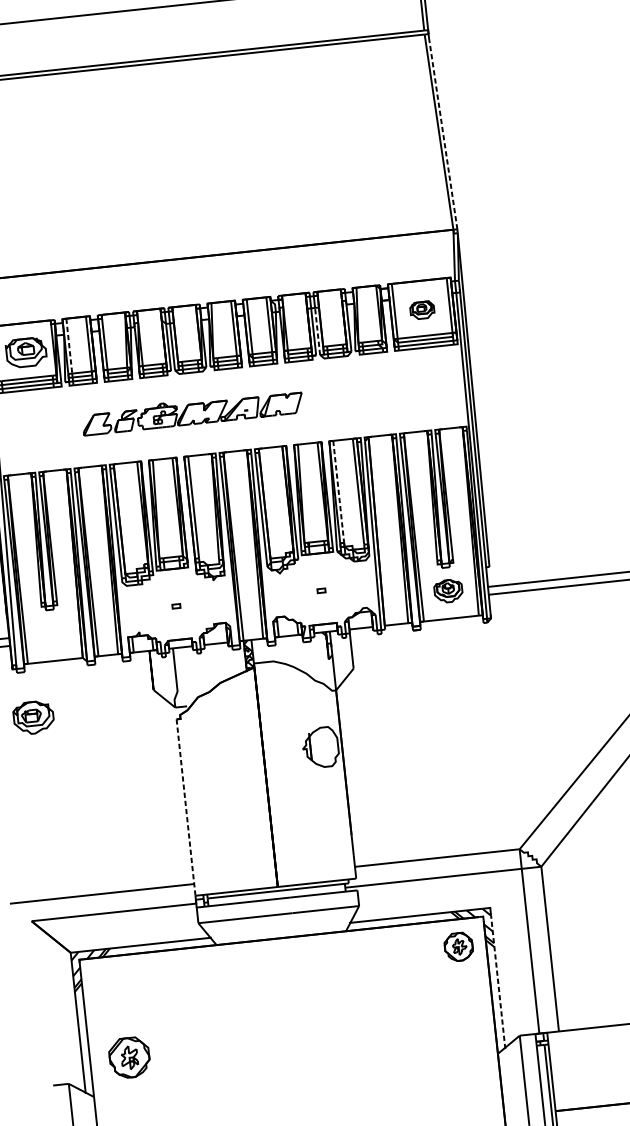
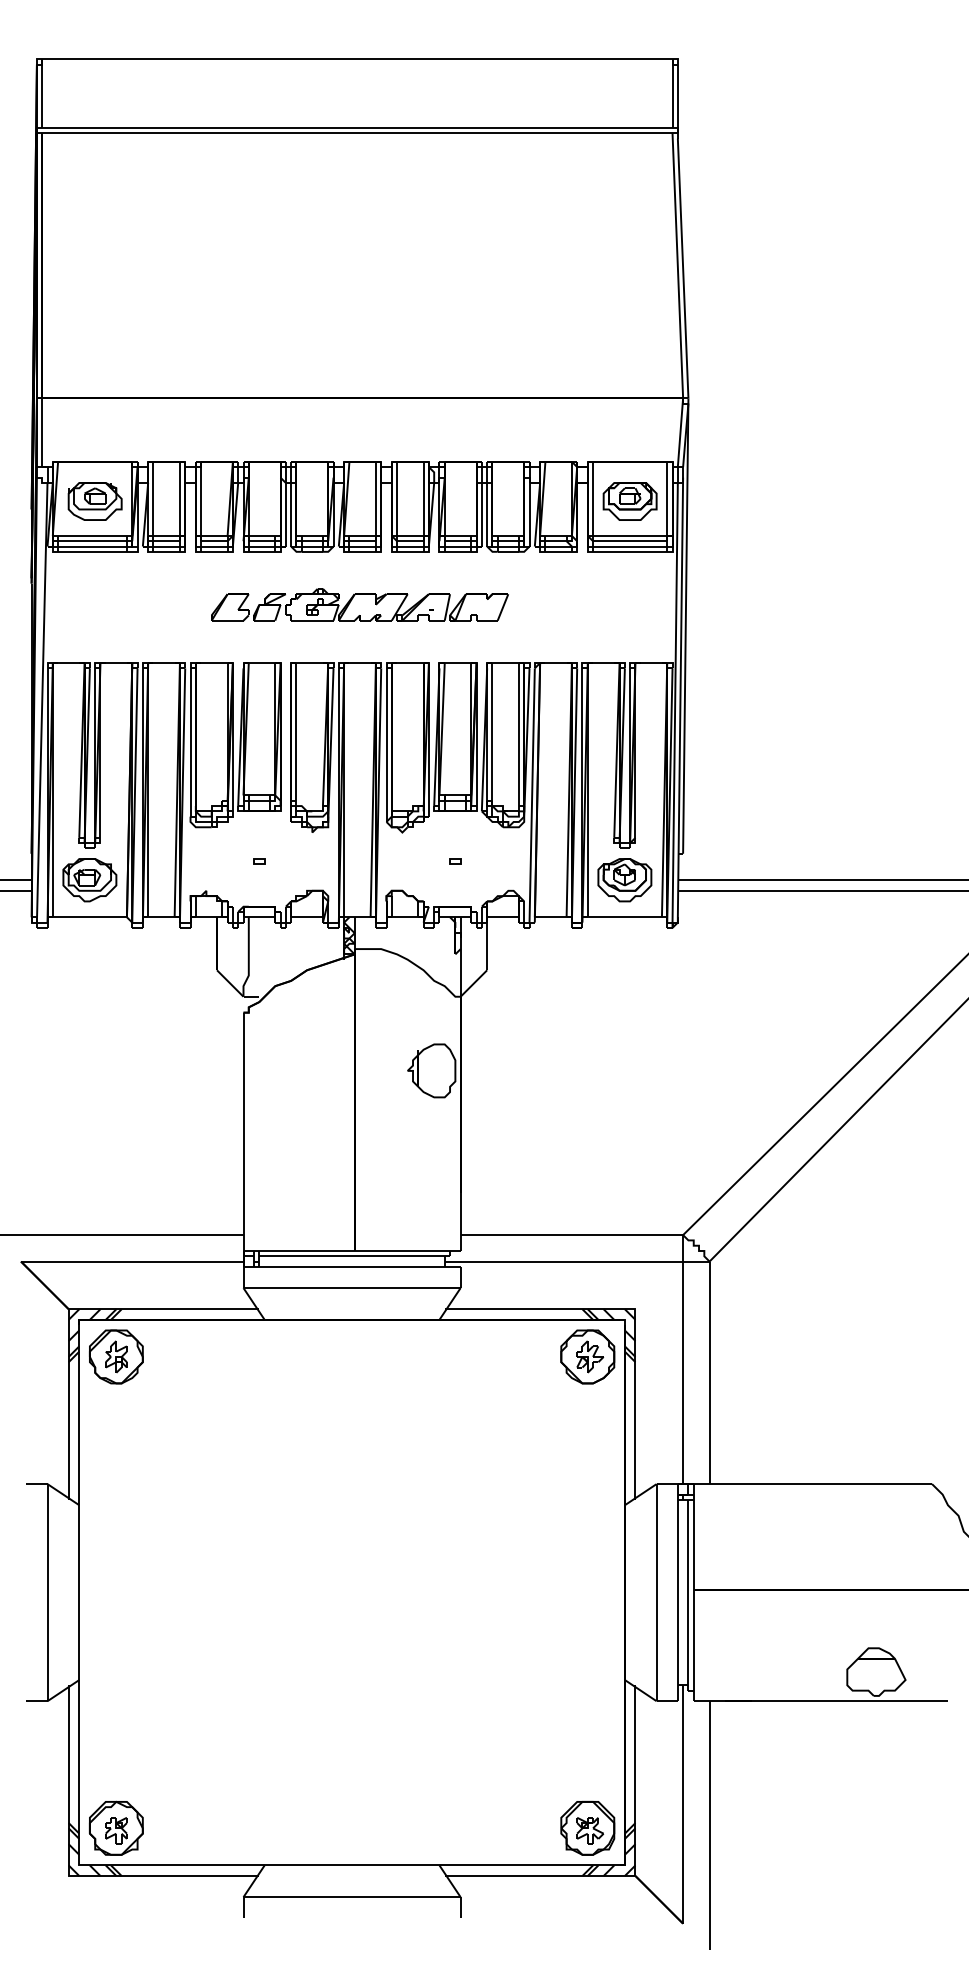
line: (443, 133) -> (683, 268), dashed -> solid
part: (421, 310) -> (629, 501), size x1.67
line: (317, 331) -> (487, 514), dashed -> solid
line: (69, 346) -> (153, 499), dashed -> solid
part: (192, 412) -> (359, 604), moved
line: (338, 491) -> (492, 731), dashed -> solid
part: (448, 591) -> (624, 880), size x1.43
part: (33, 718) -> (89, 880), moved
line: (186, 814) -> (243, 1140), dashed -> solid
part: (458, 946) -> (587, 1356), size x1.43
line: (498, 982) -> (635, 1409), dashed -> solid
part: (129, 1057) -> (116, 1356), moved

